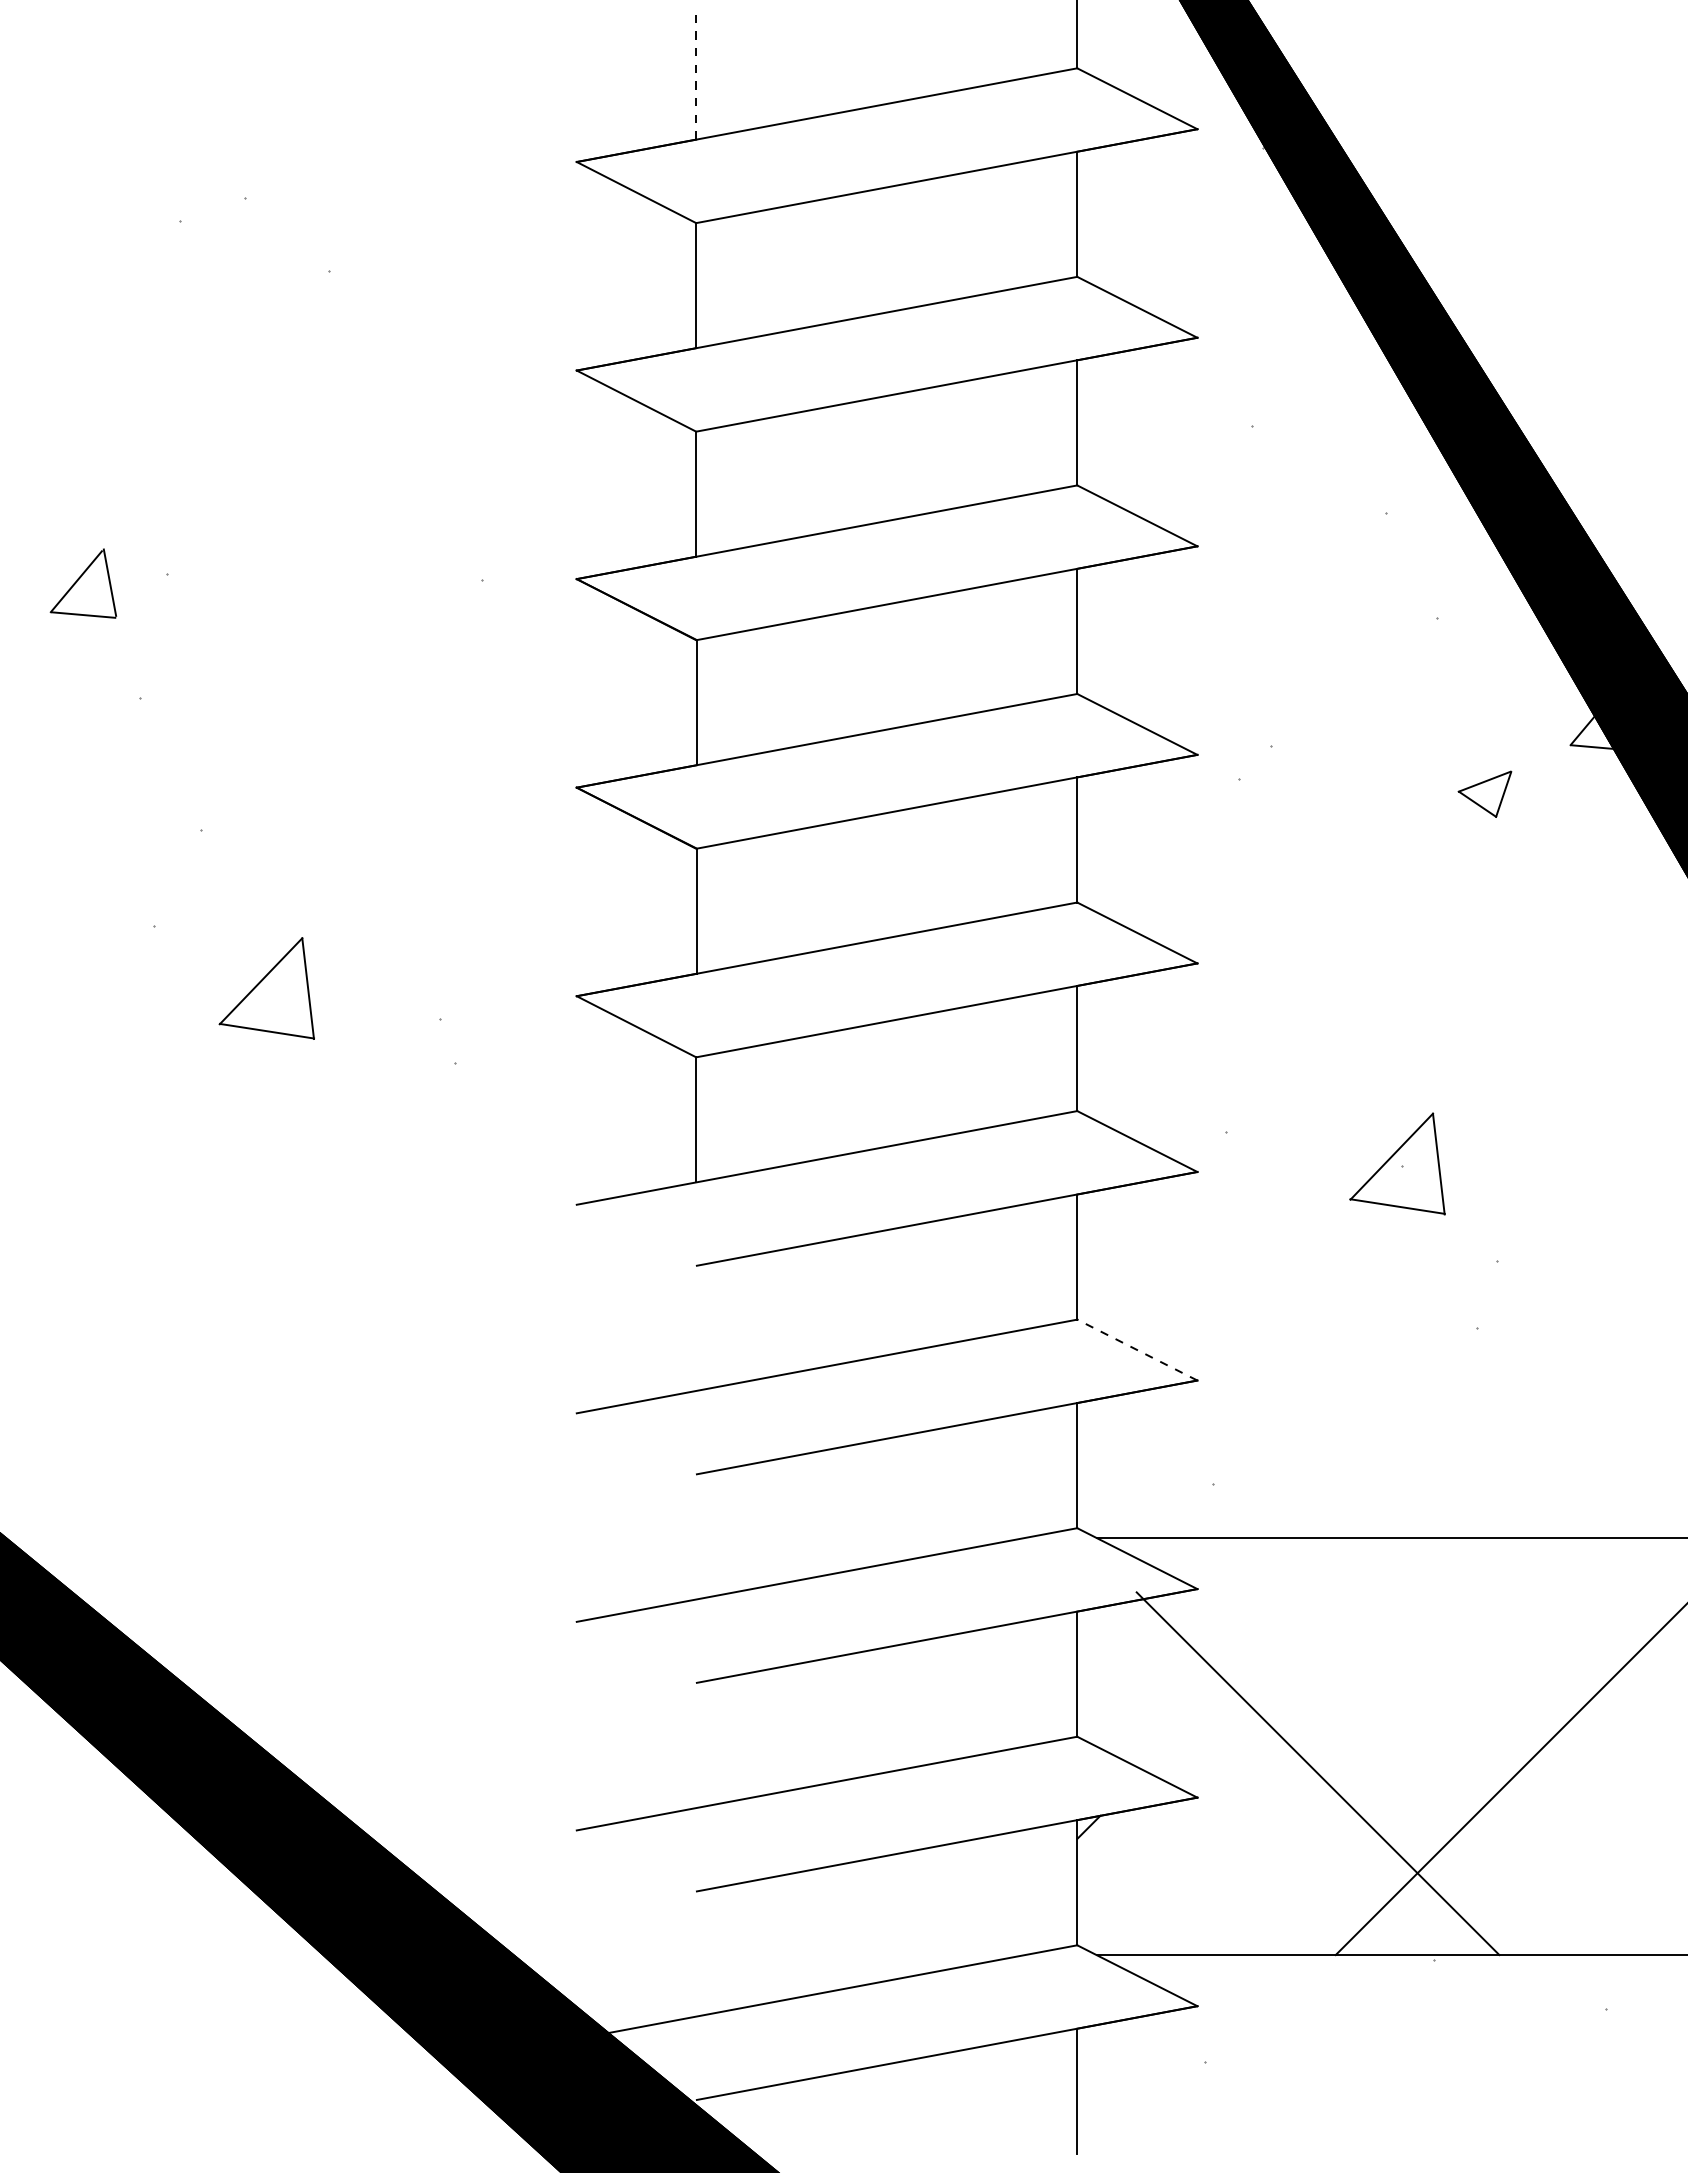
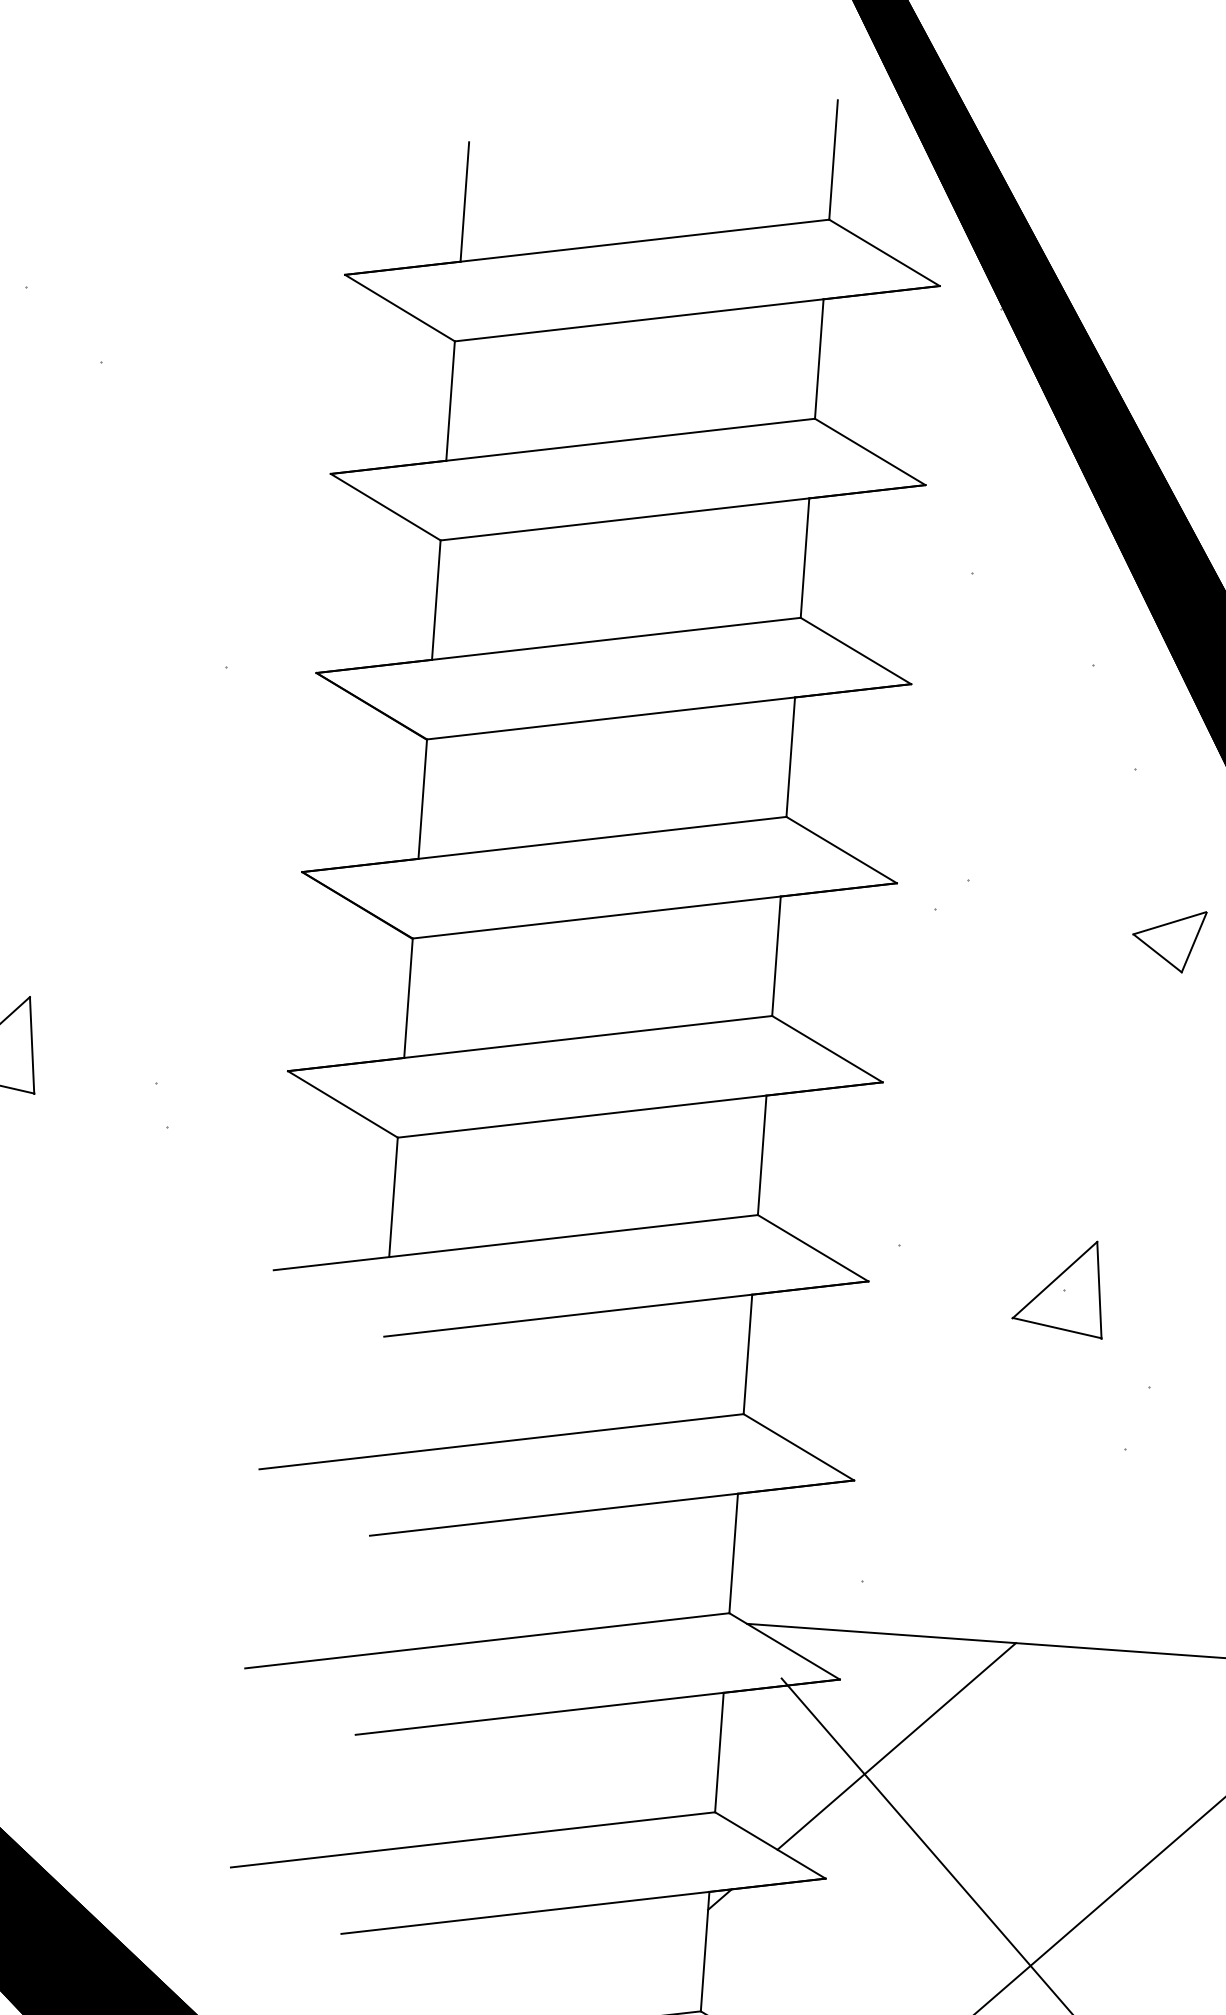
line: (696, 77) -> (465, 202), dashed -> solid
part: (1484, 794) -> (1168, 940), size x1.43
line: (1136, 1349) -> (798, 1446), dashed -> solid
line: (1261, 1654) -> (896, 1746), added

